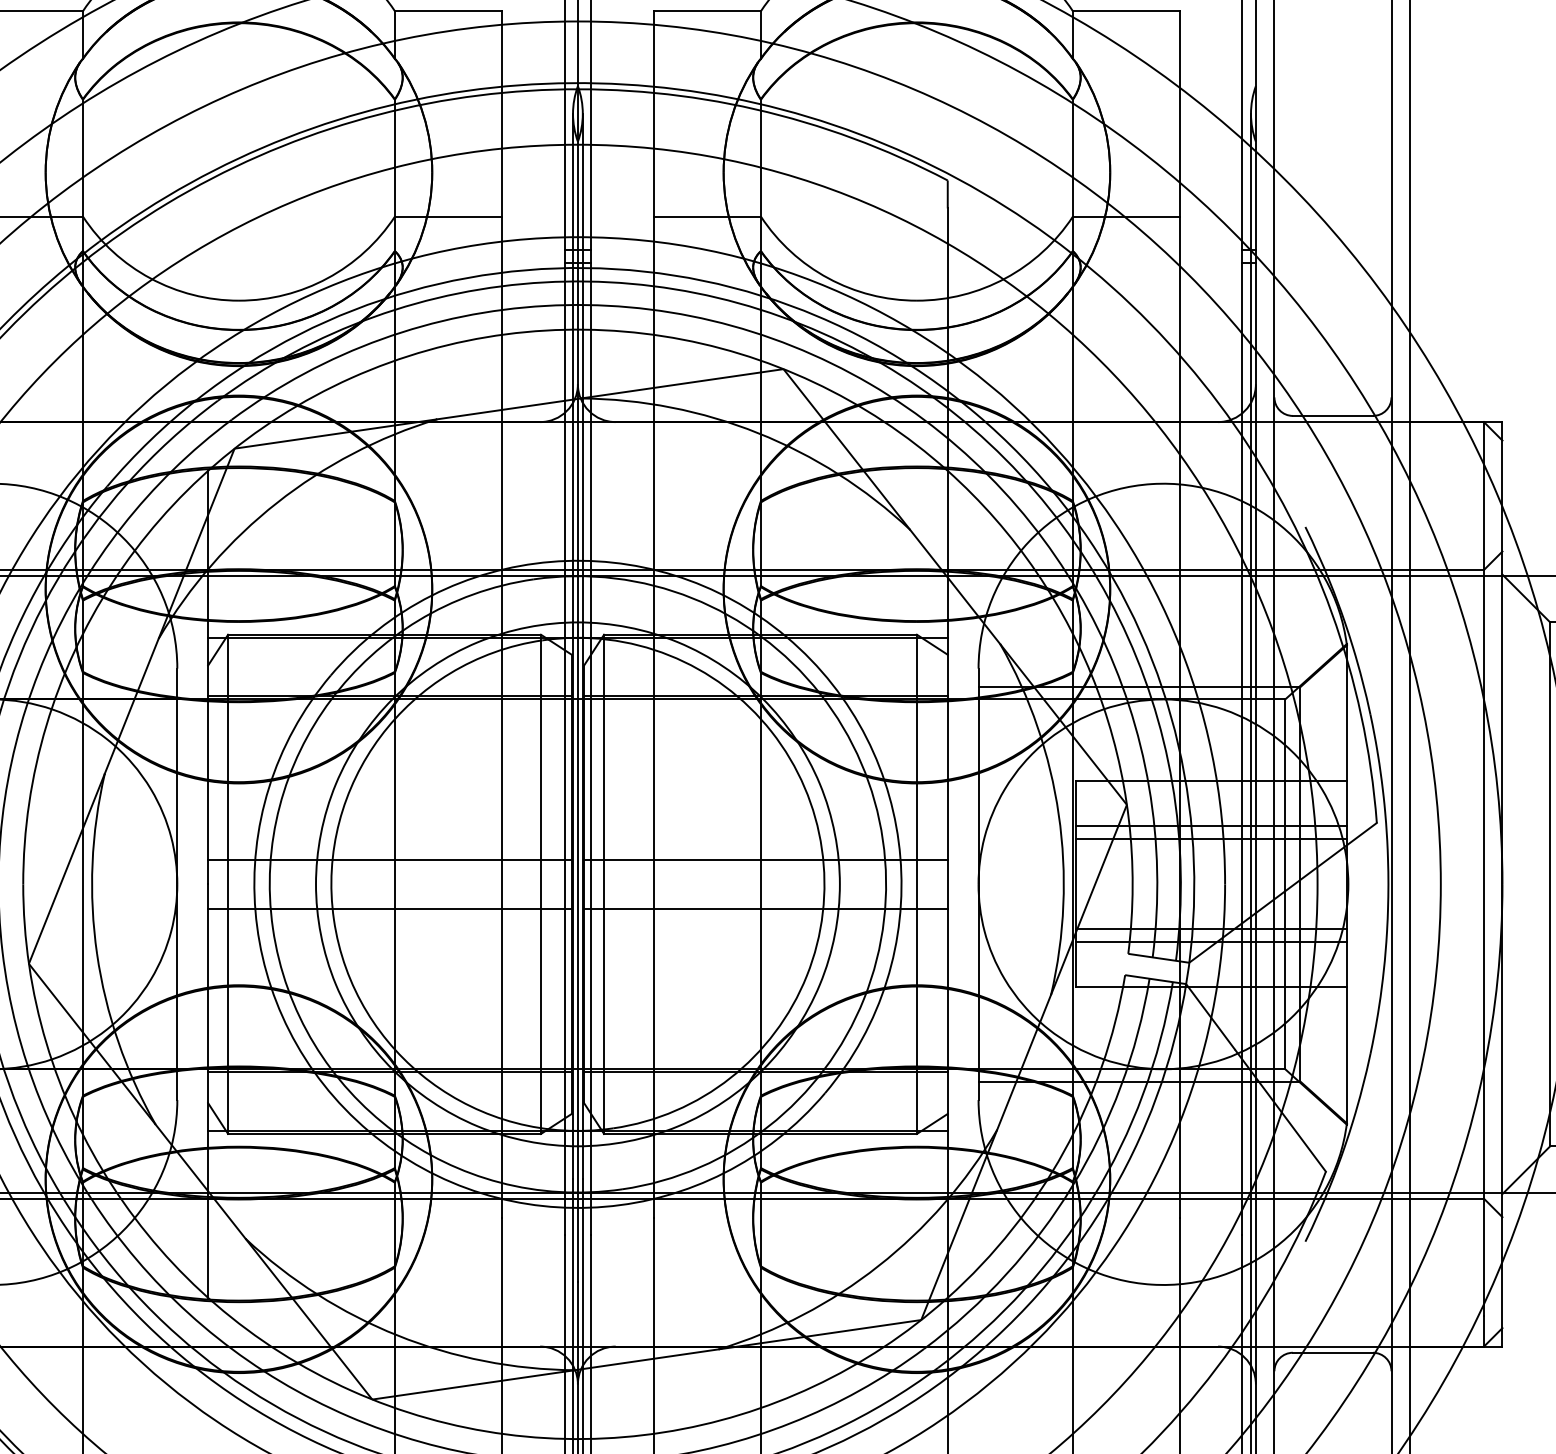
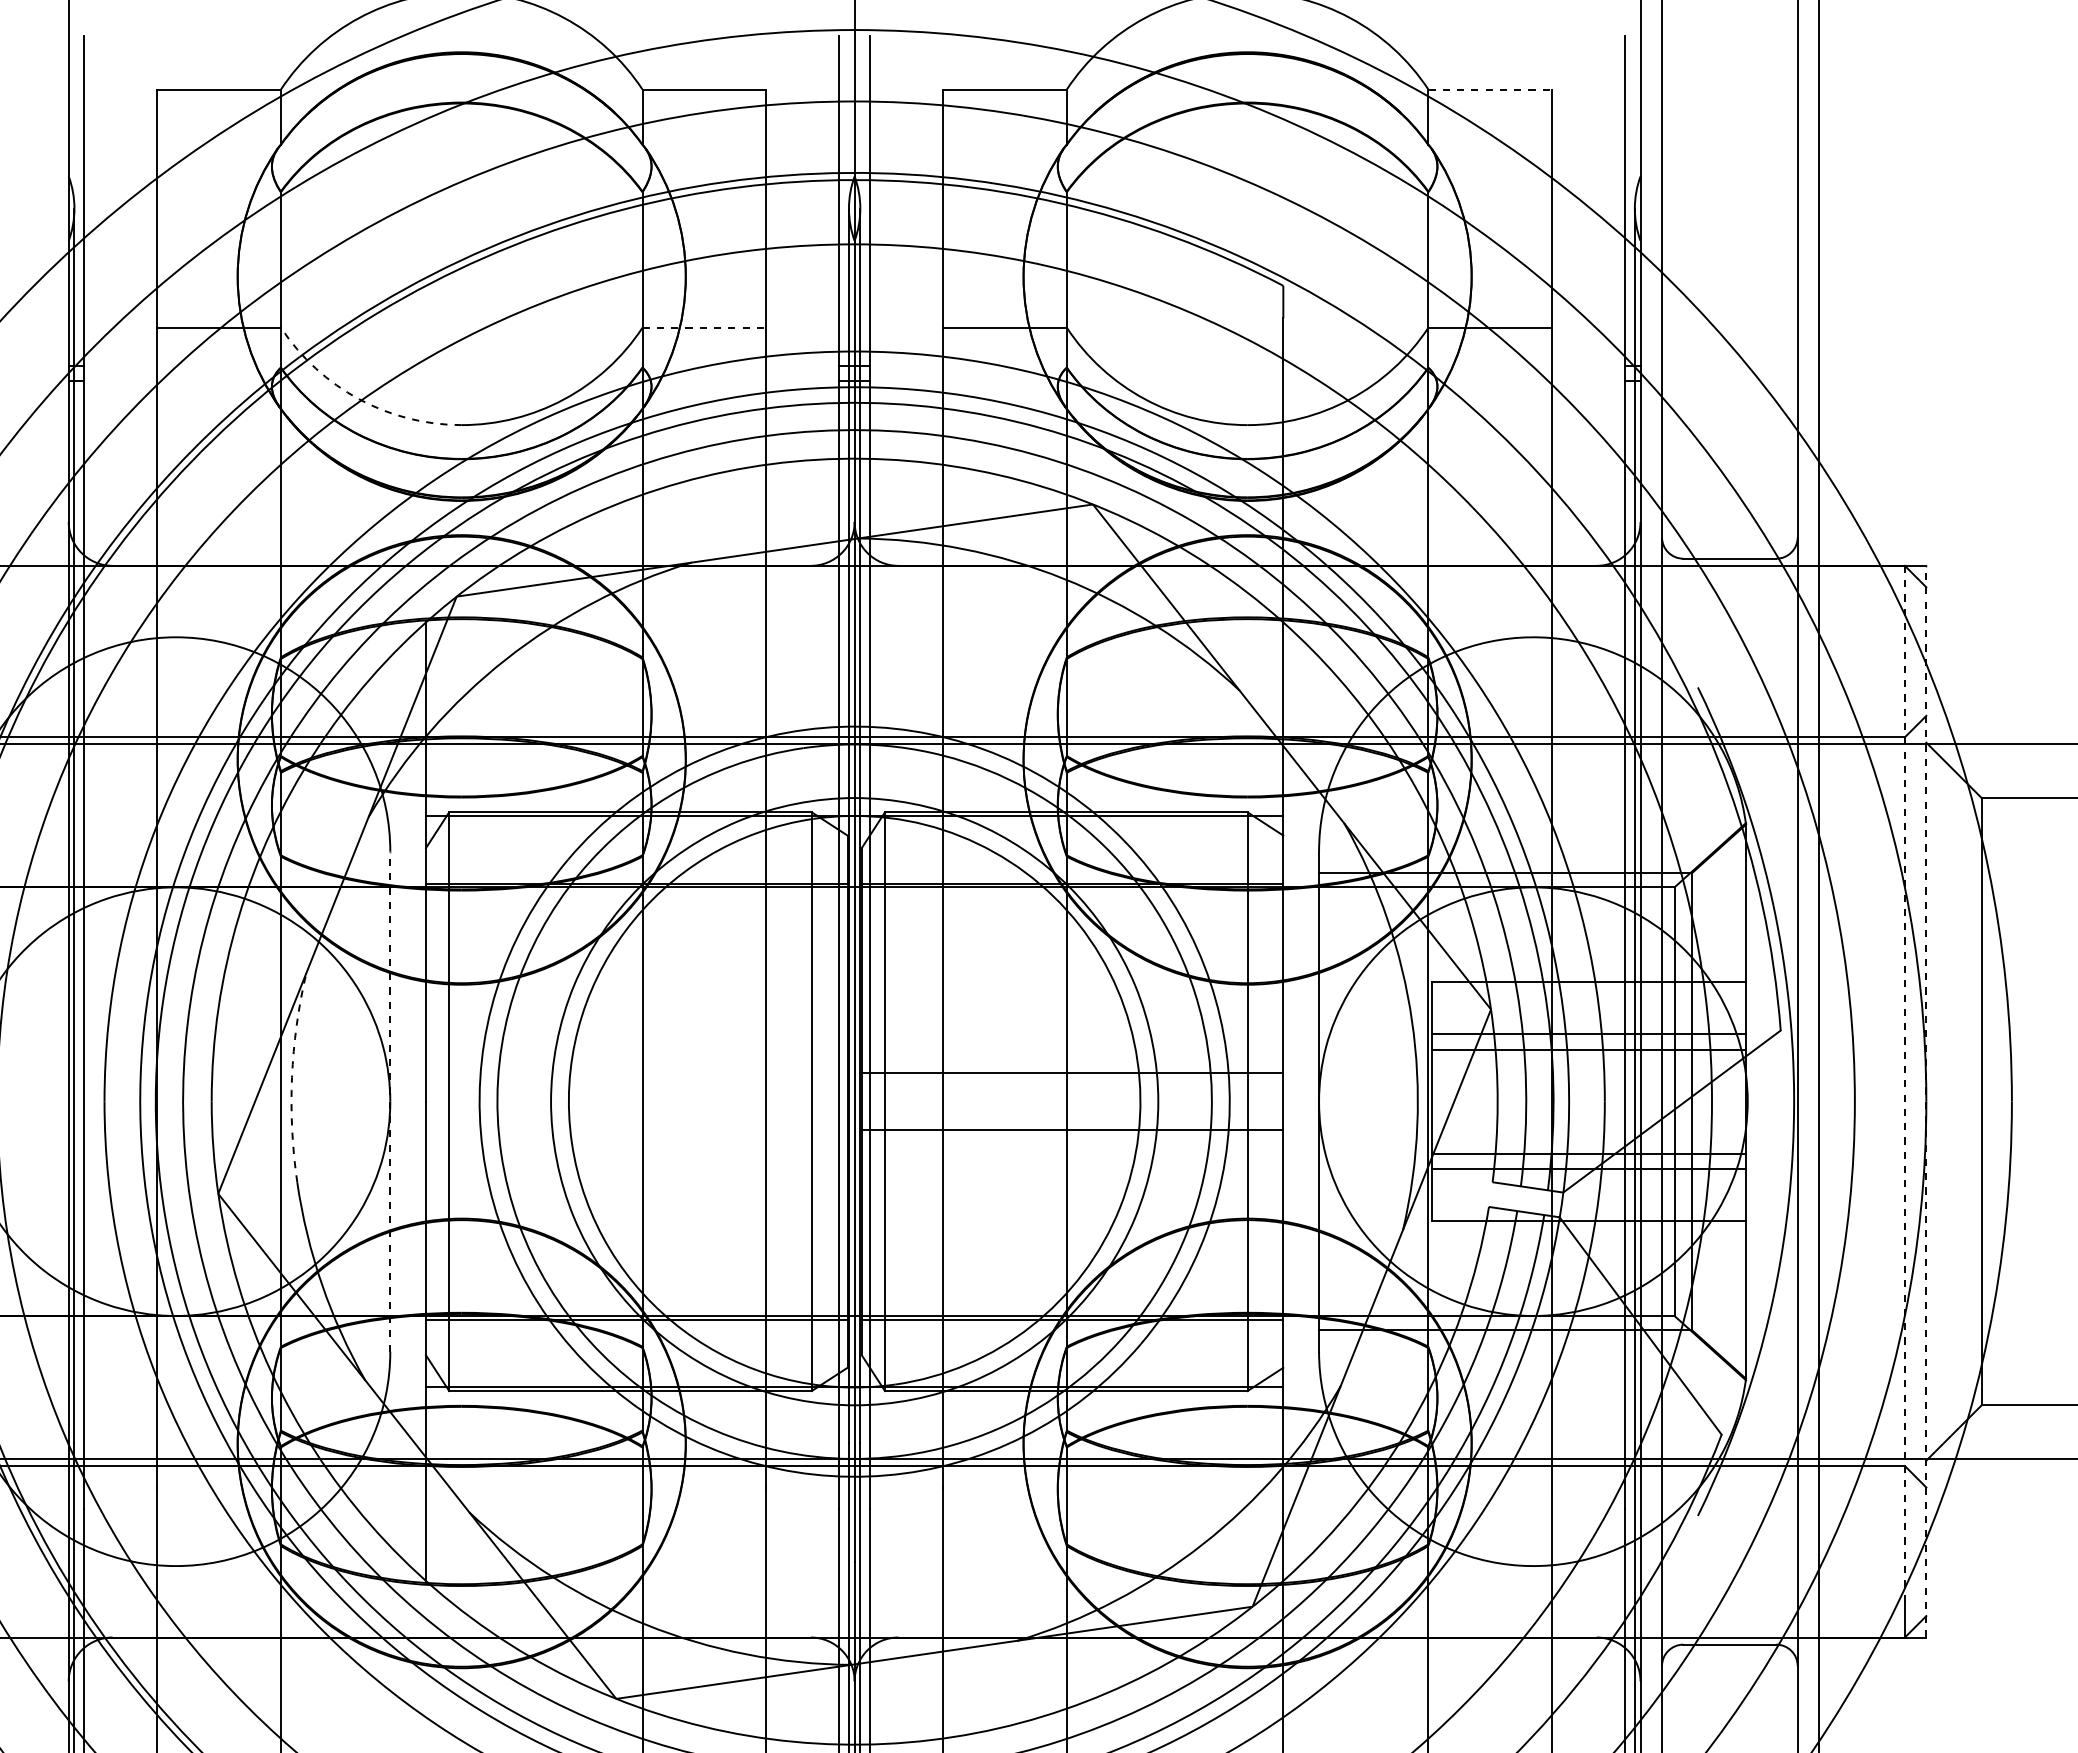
line: (1126, 11) -> (1490, 89), solid -> dashed
line: (448, 216) -> (704, 327), solid -> dashed
arc: (150, 278) -> (359, 399), solid -> dashed
line: (389, 860) -> (636, 1073), removed
arc: (92, 863) -> (292, 1077), solid -> dashed
line: (1483, 868) -> (1904, 1083), solid -> dashed
line: (177, 884) -> (390, 1101), solid -> dashed
line: (1502, 884) -> (1926, 1101), solid -> dashed
line: (389, 909) -> (636, 1130), removed

